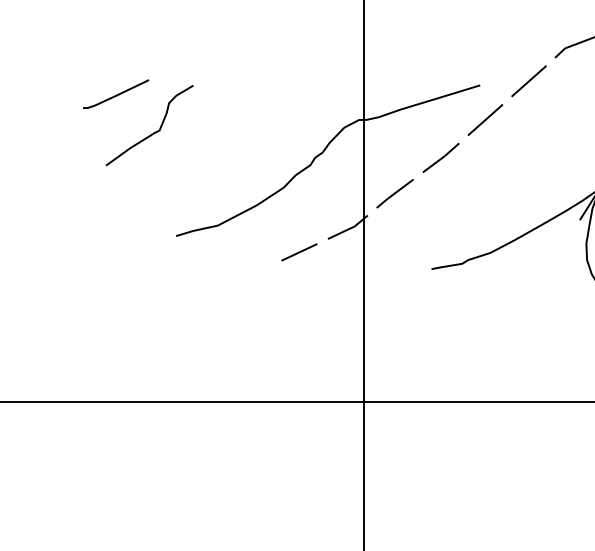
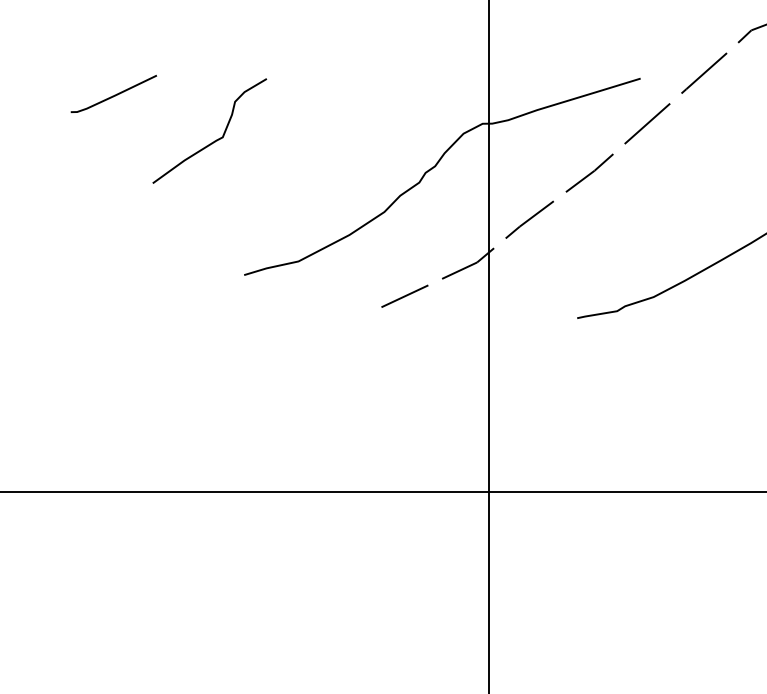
line: (116, 94) -> (114, 94), moved

